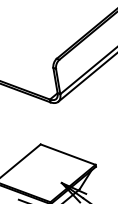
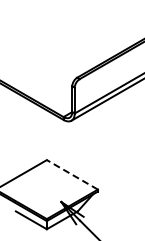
line: (67, 154) -> (71, 174), solid -> dashed

